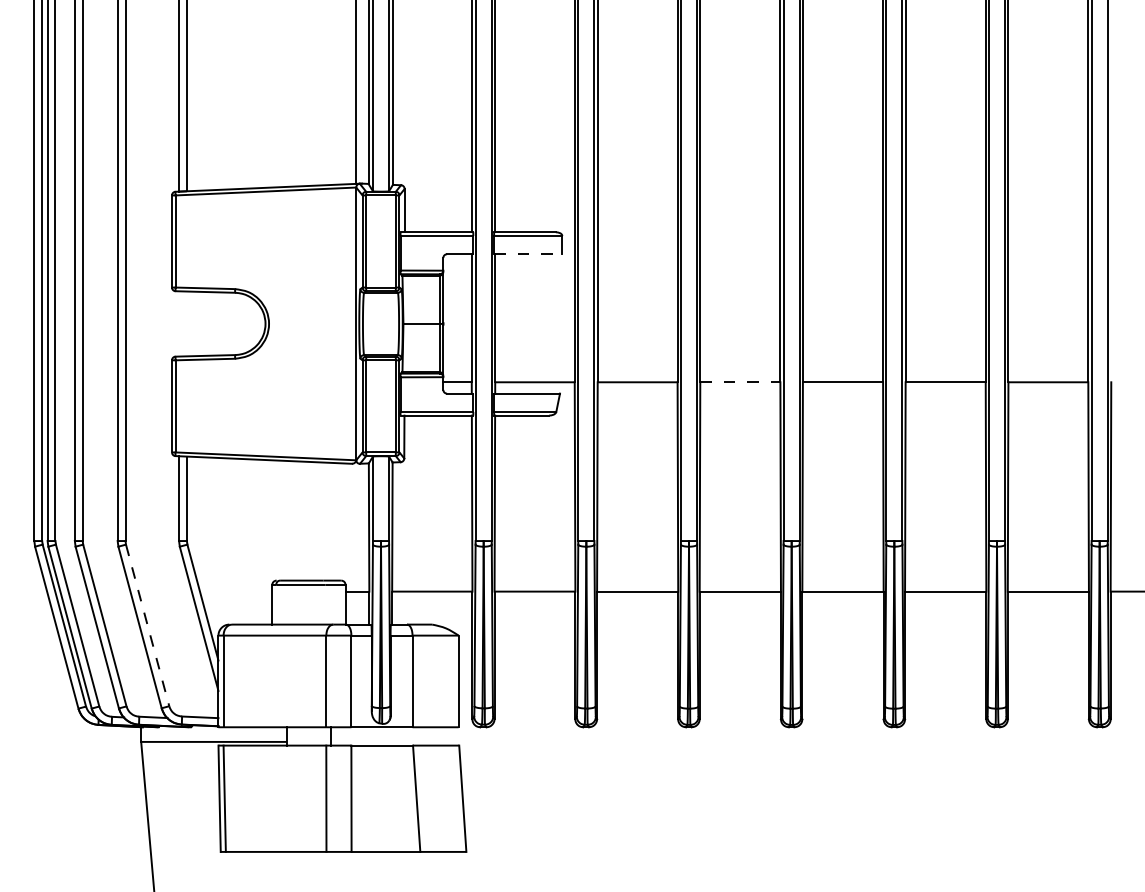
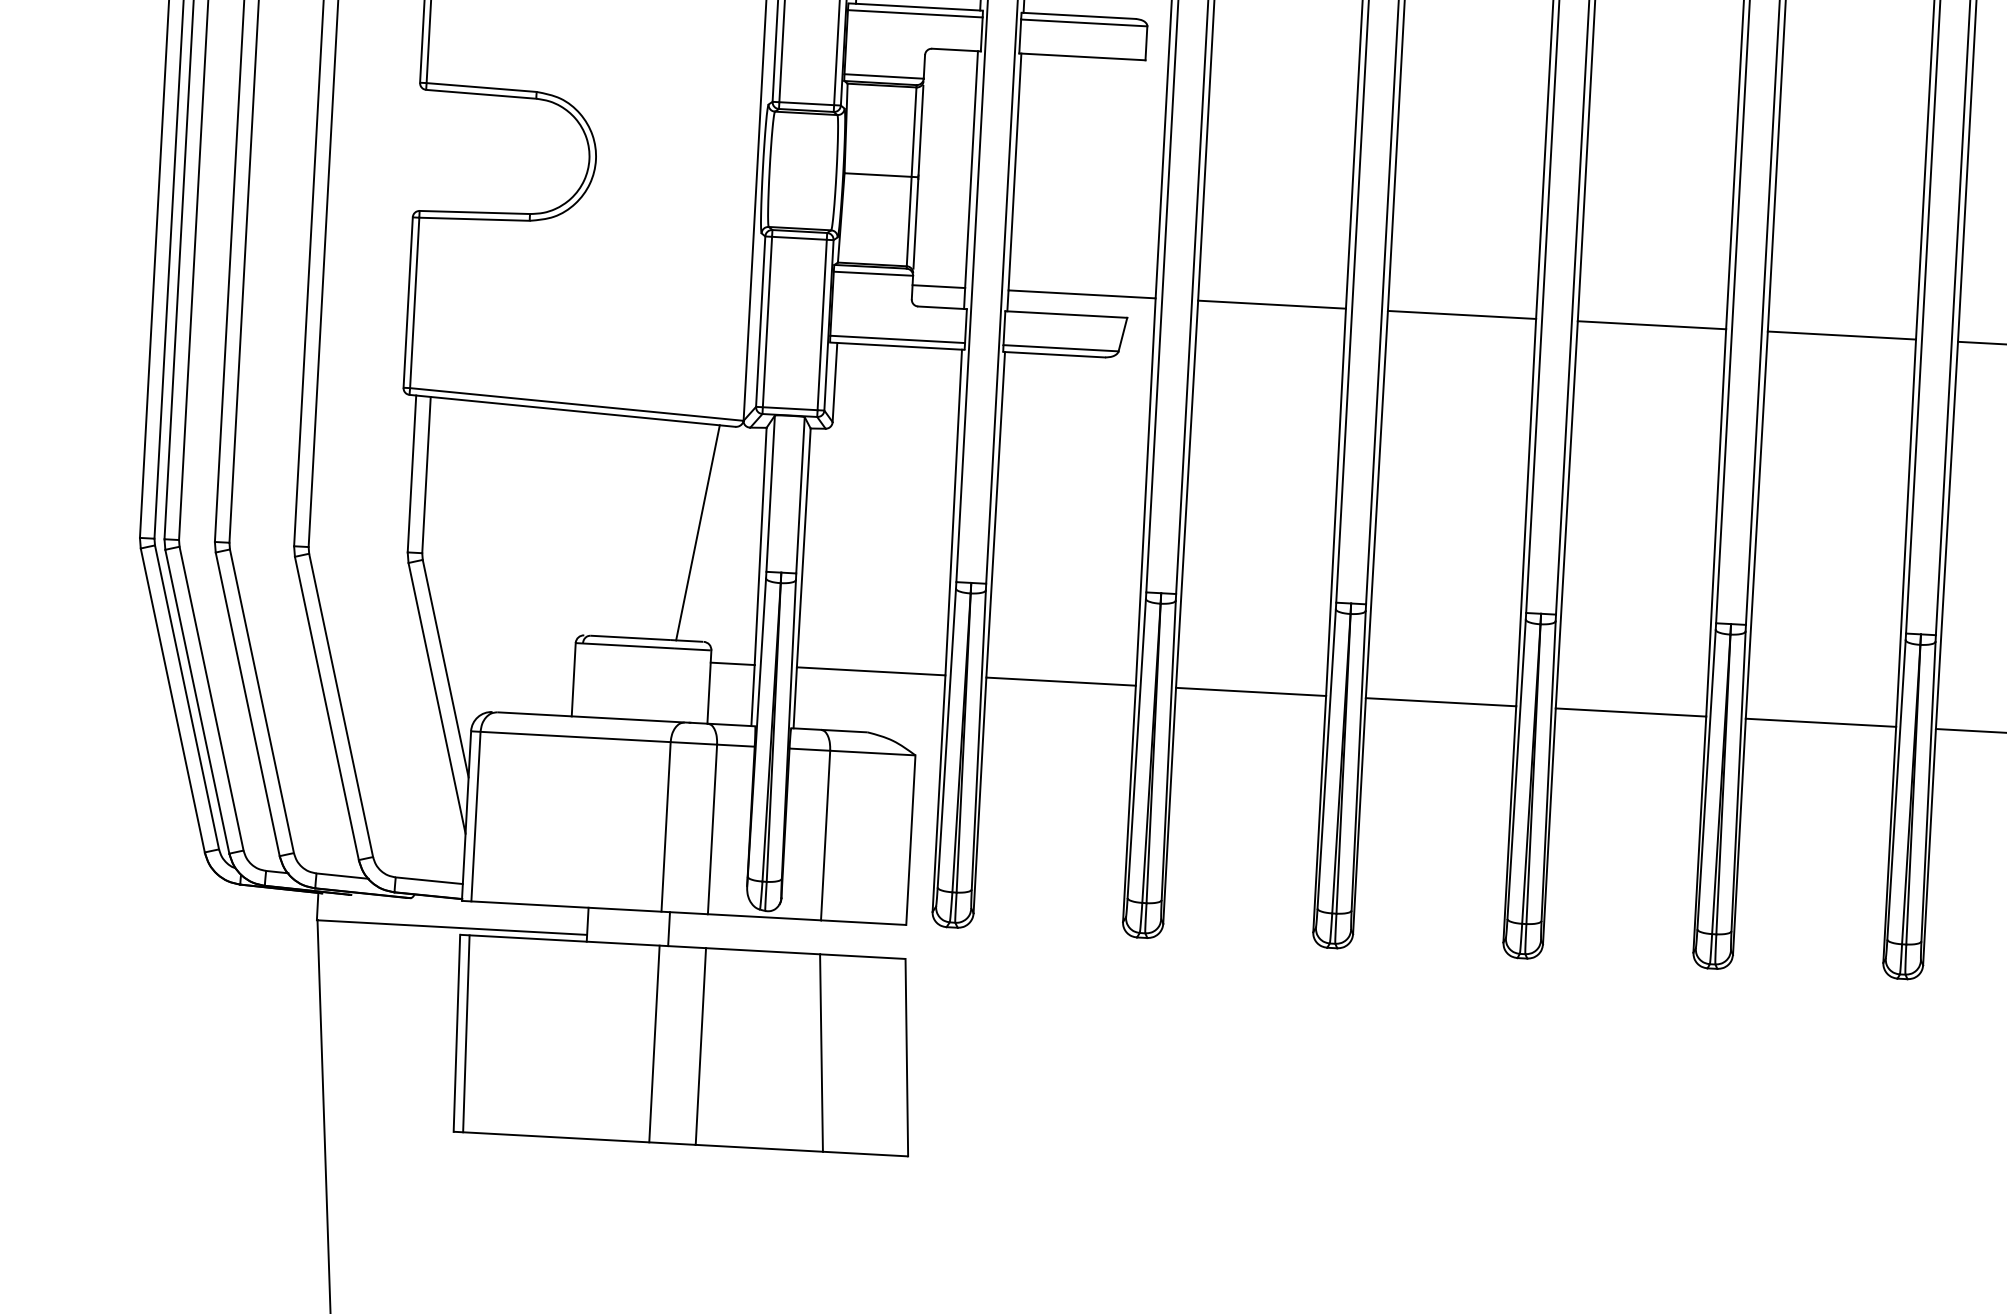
line: (528, 254) -> (1082, 57), dashed -> solid
line: (740, 382) -> (1462, 315), dashed -> solid
line: (334, 521) -> (697, 531), added
line: (147, 625) -> (340, 705), dashed -> solid

